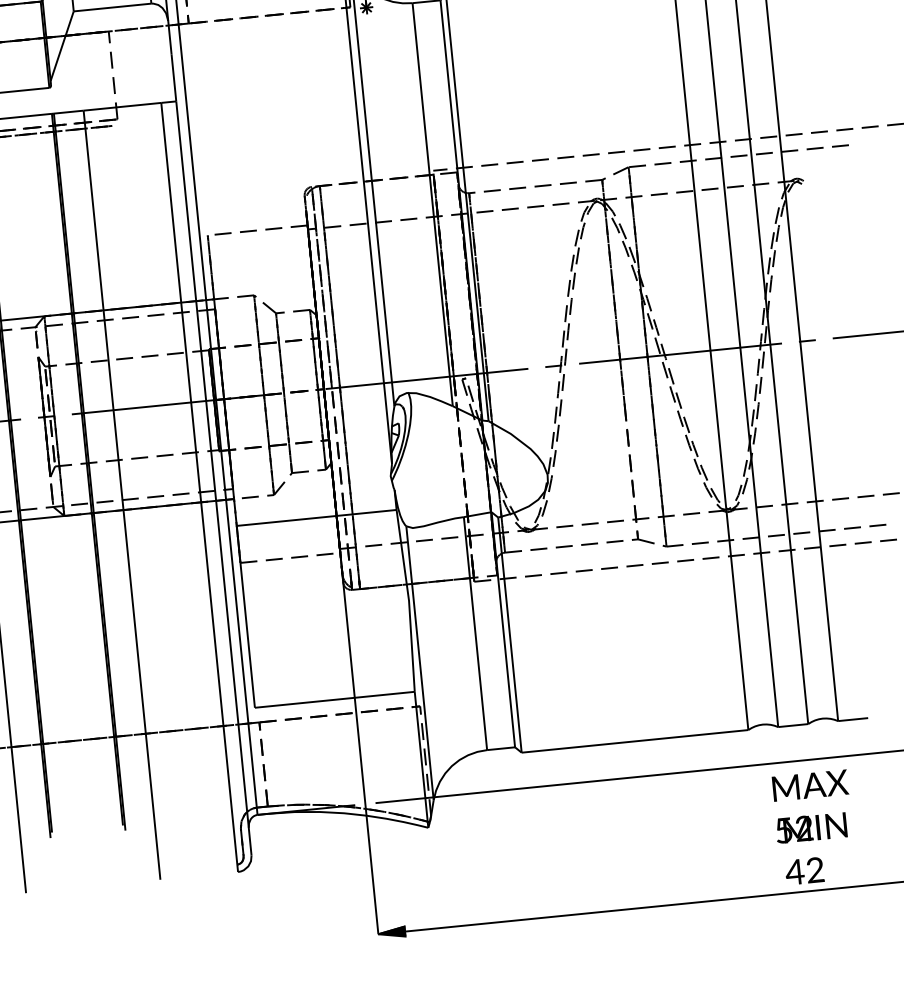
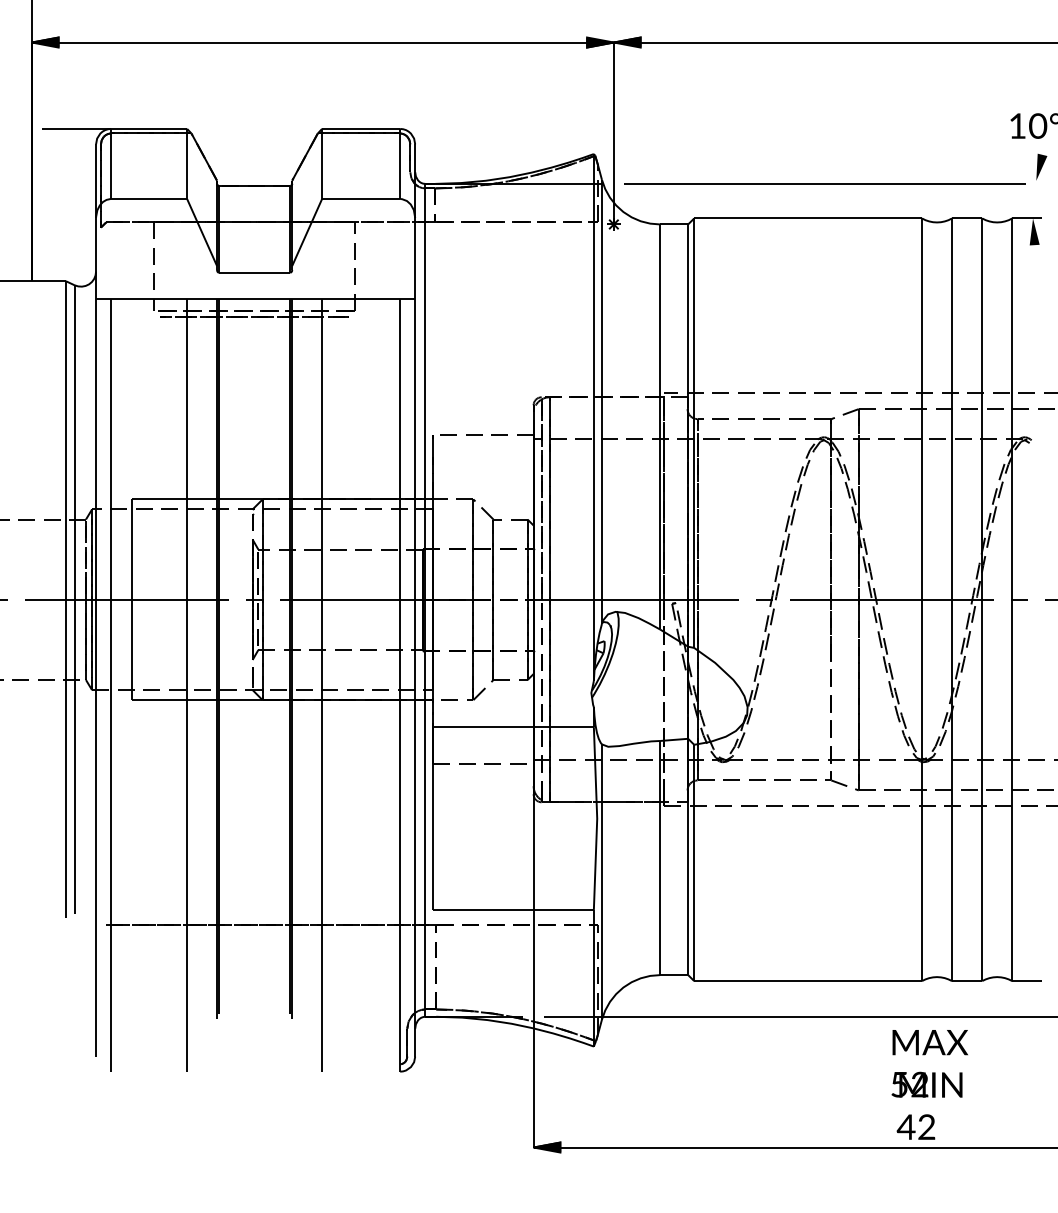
text: (813, 827) -> (929, 1084), moved

